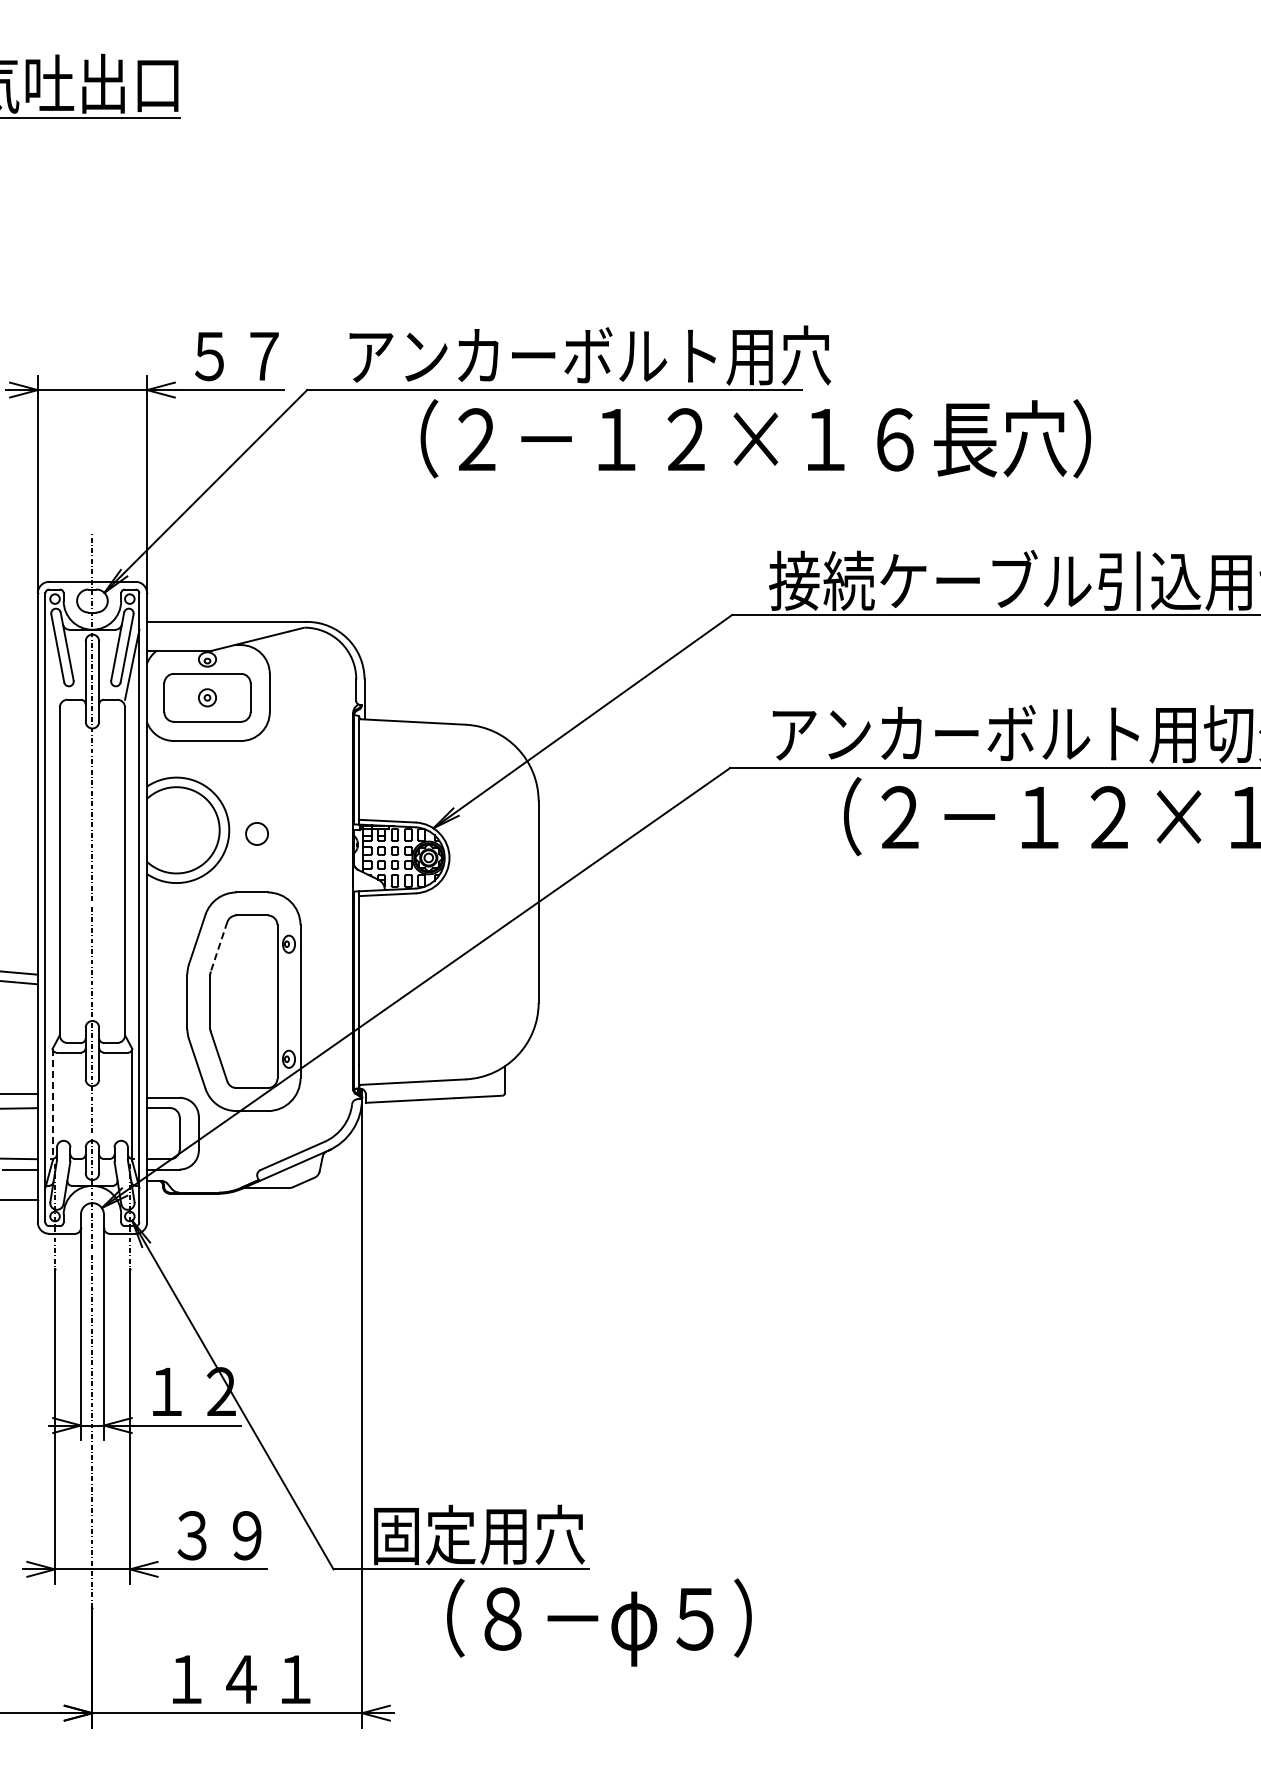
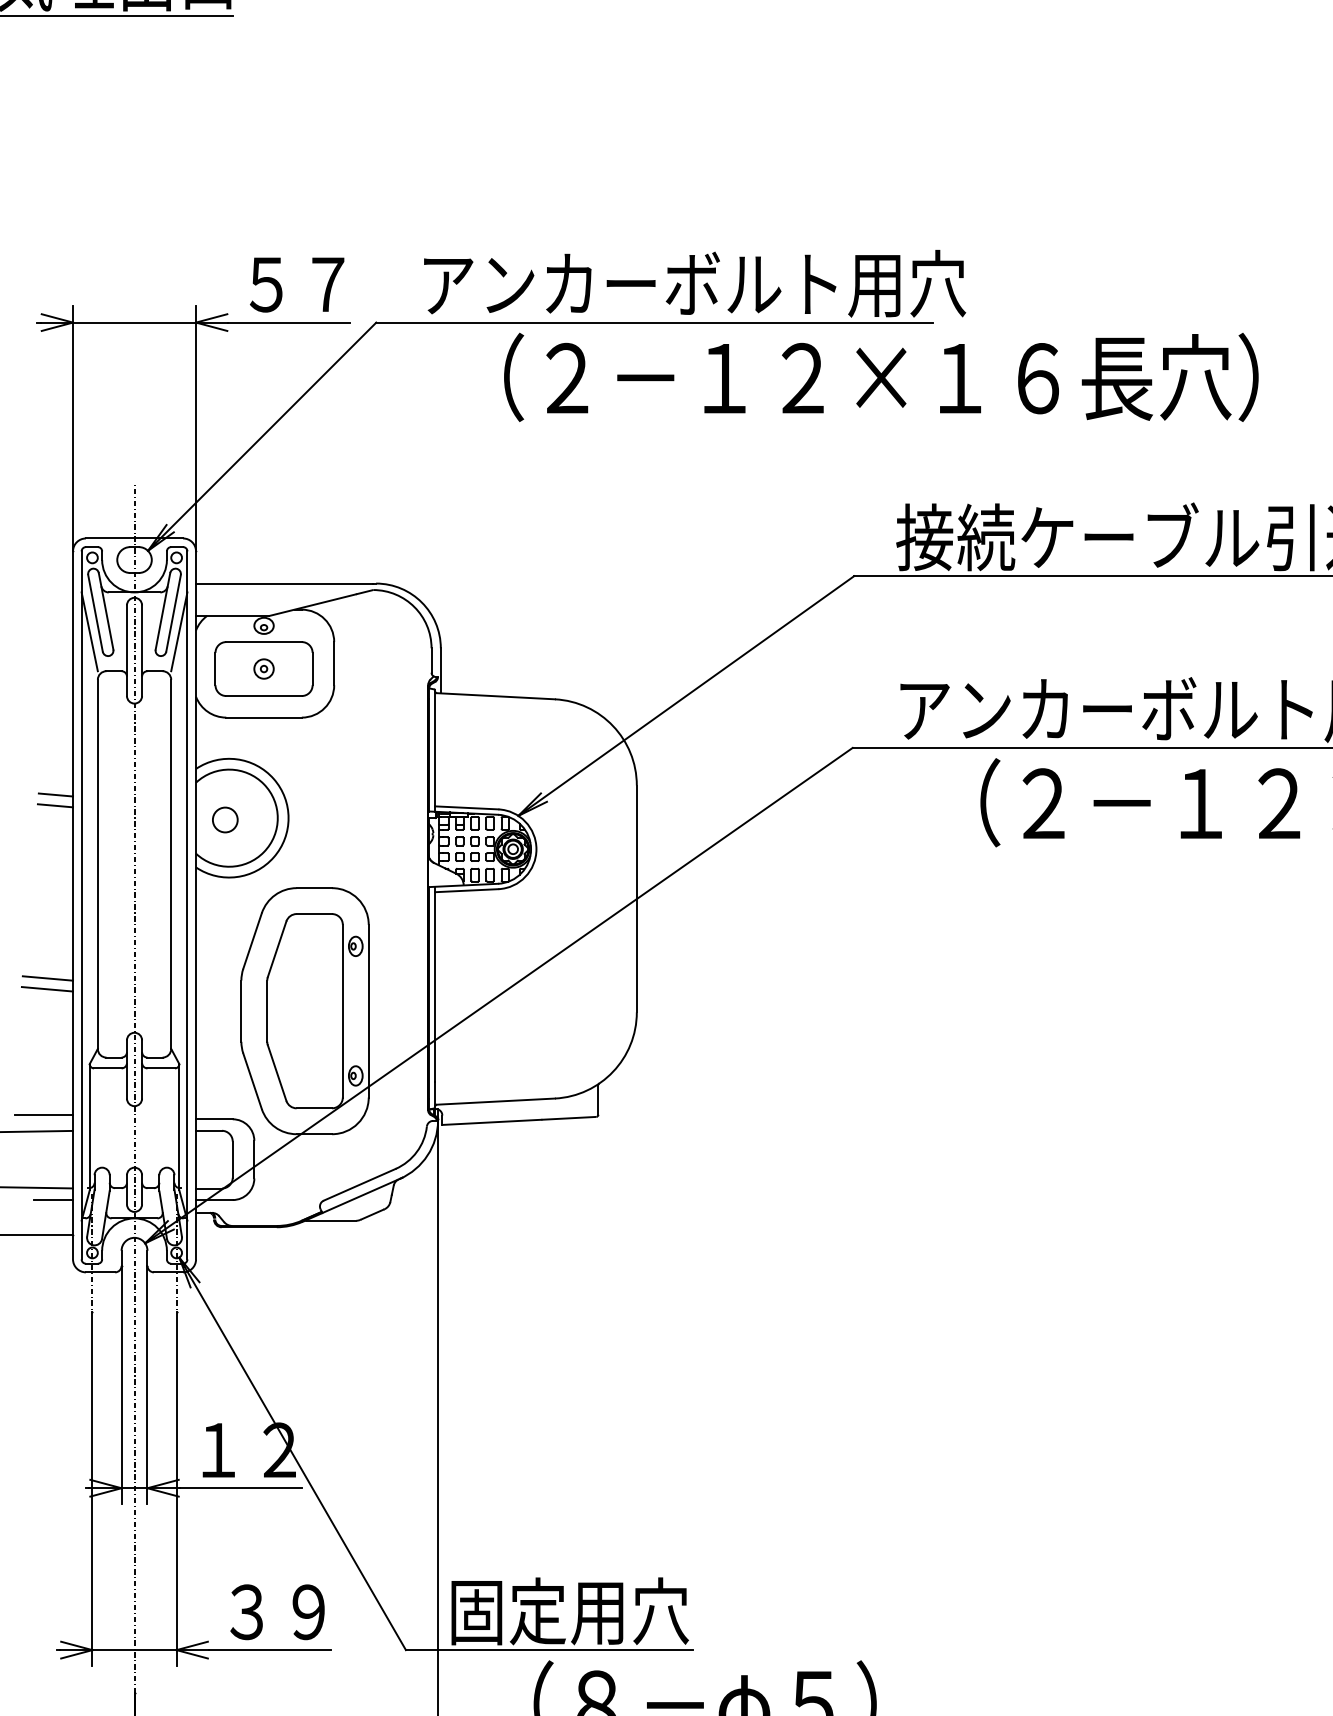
line: (52, 664) -> (89, 631), added
line: (22, 809) -> (55, 794), added
line: (21, 818) -> (54, 804), added
circle: (256, 833) -> (224, 819), moved
line: (218, 947) -> (276, 950), dashed -> solid
line: (52, 1105) -> (89, 1127), dashed -> solid

